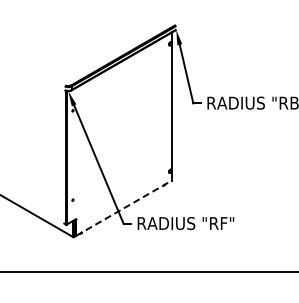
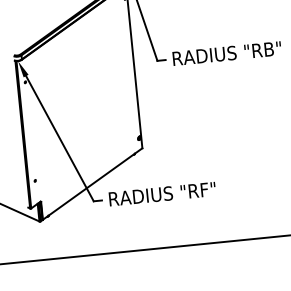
line: (124, 207) -> (92, 183), dashed -> solid

